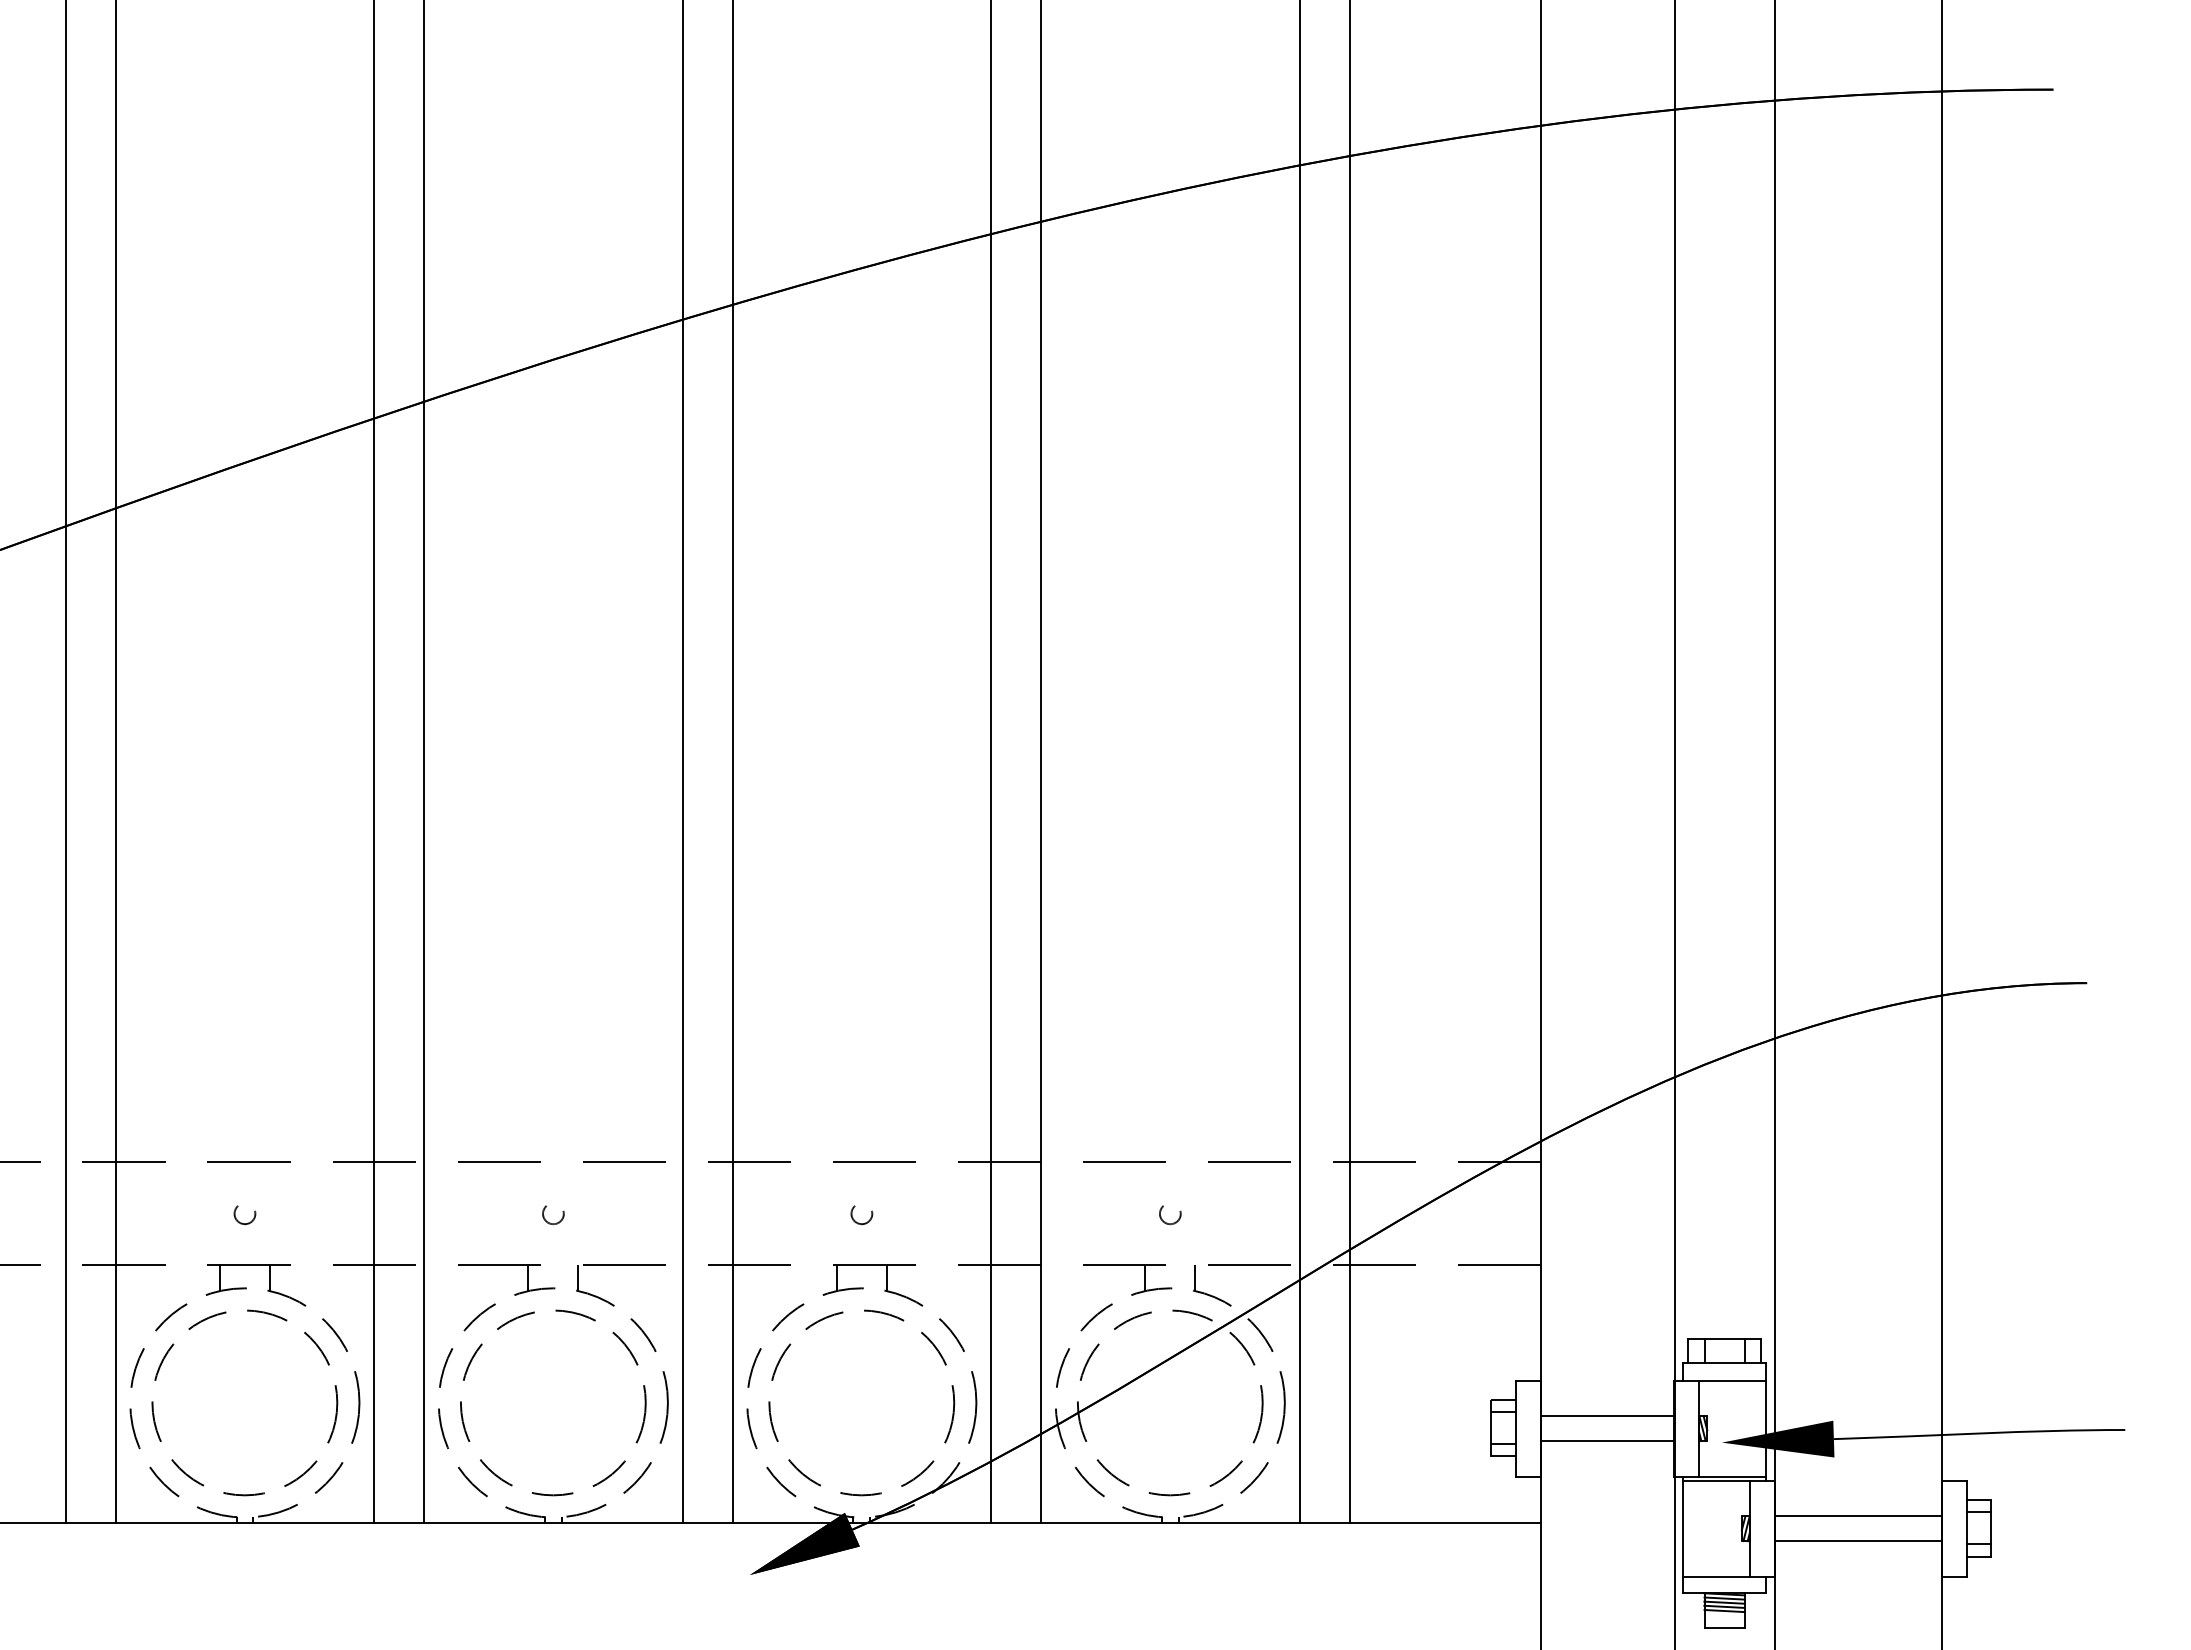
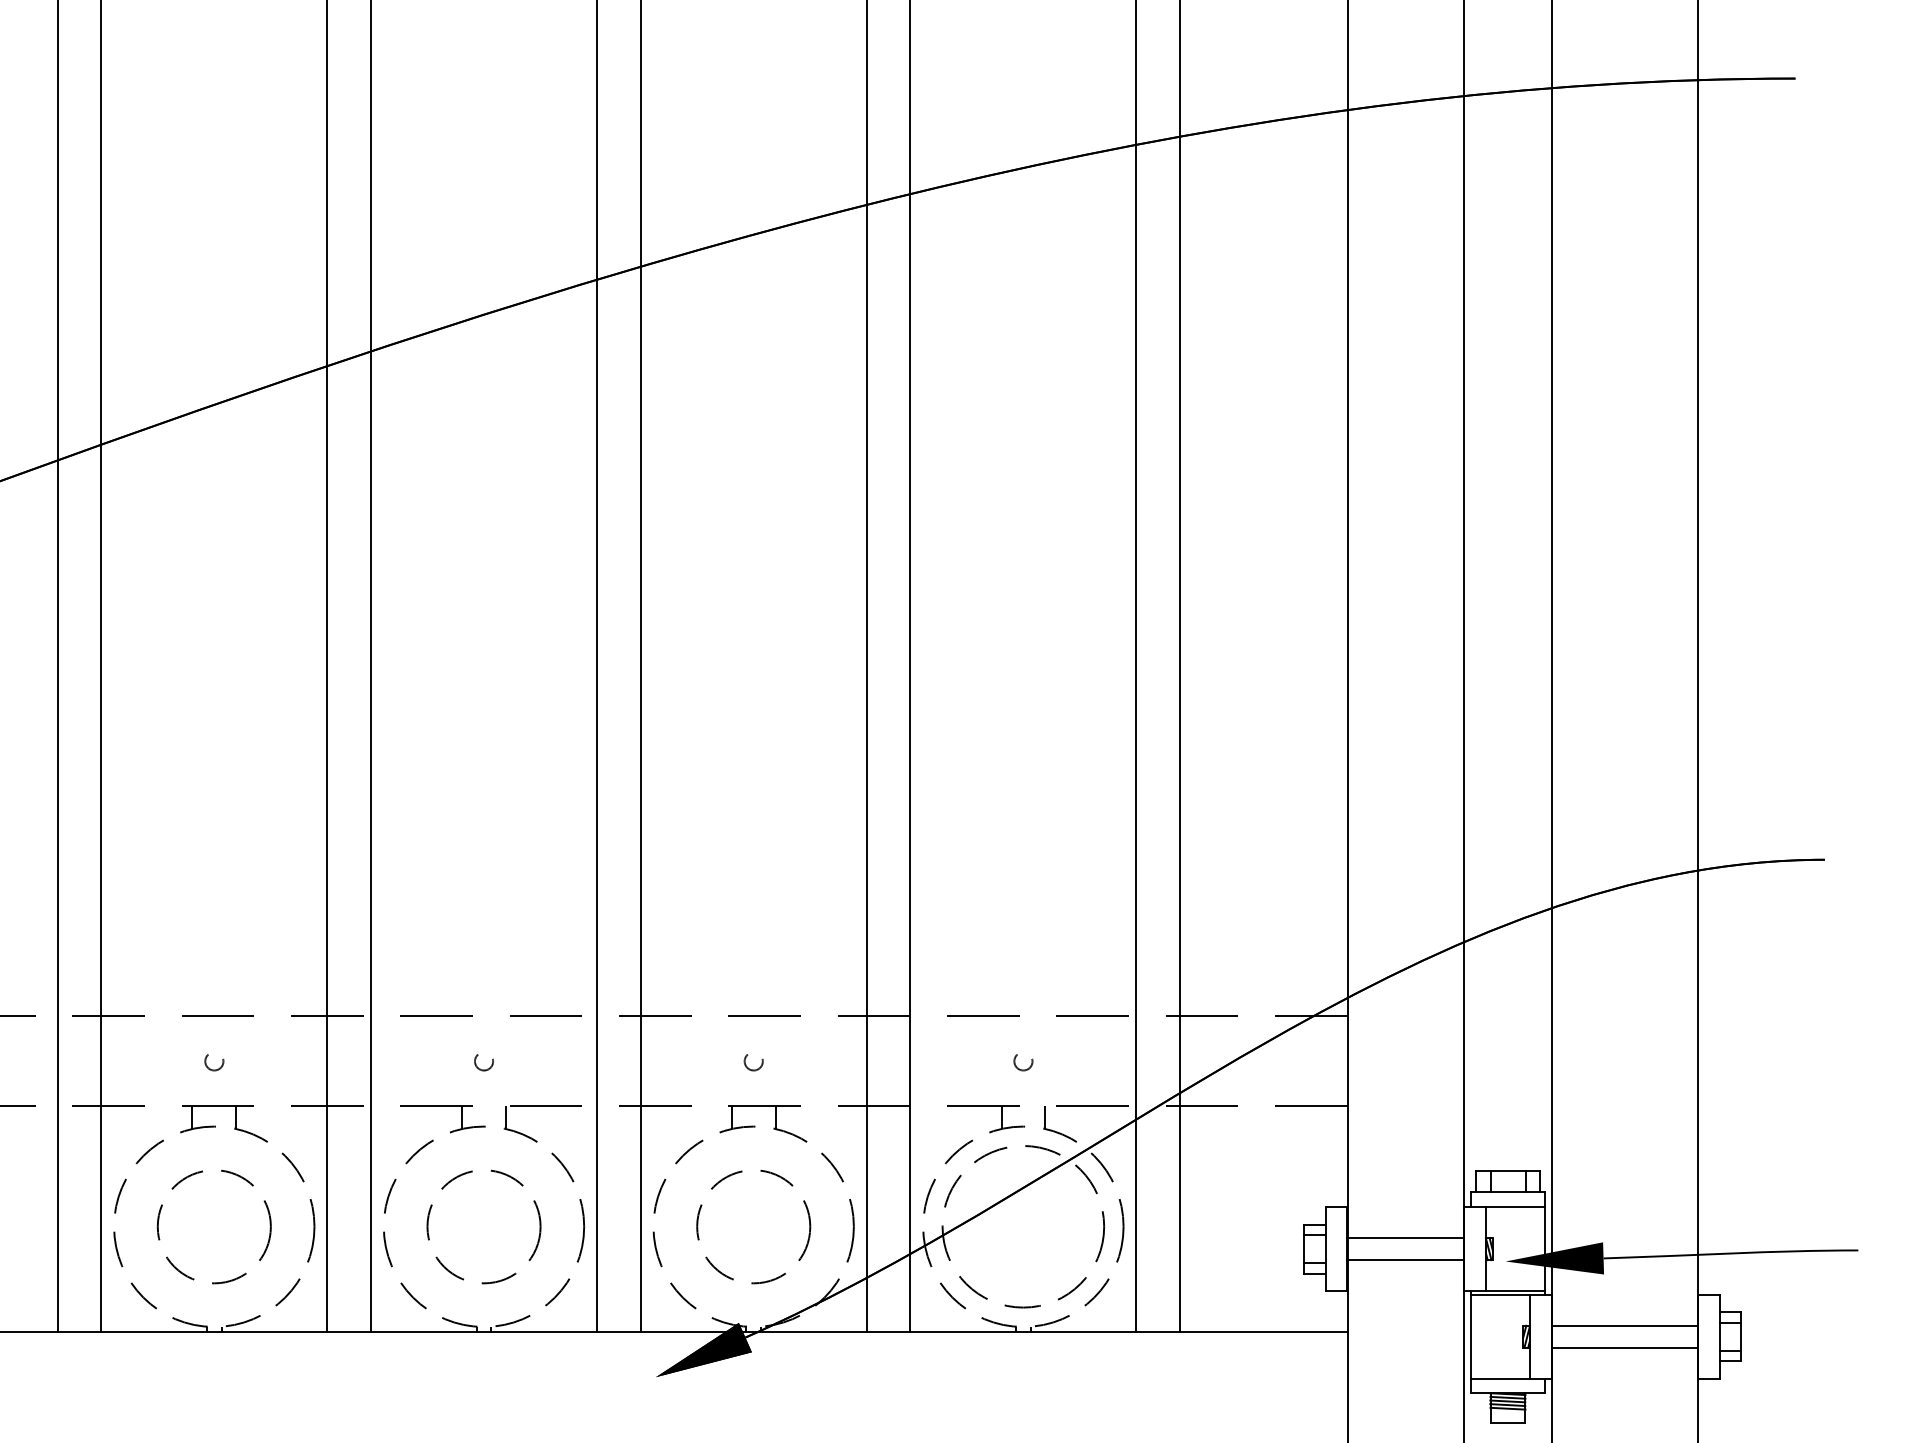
circle: (244, 1402) -> (213, 1226), size x0.7
circle: (553, 1402) -> (484, 1226), size x0.7
circle: (861, 1402) -> (753, 1226), size x0.7

